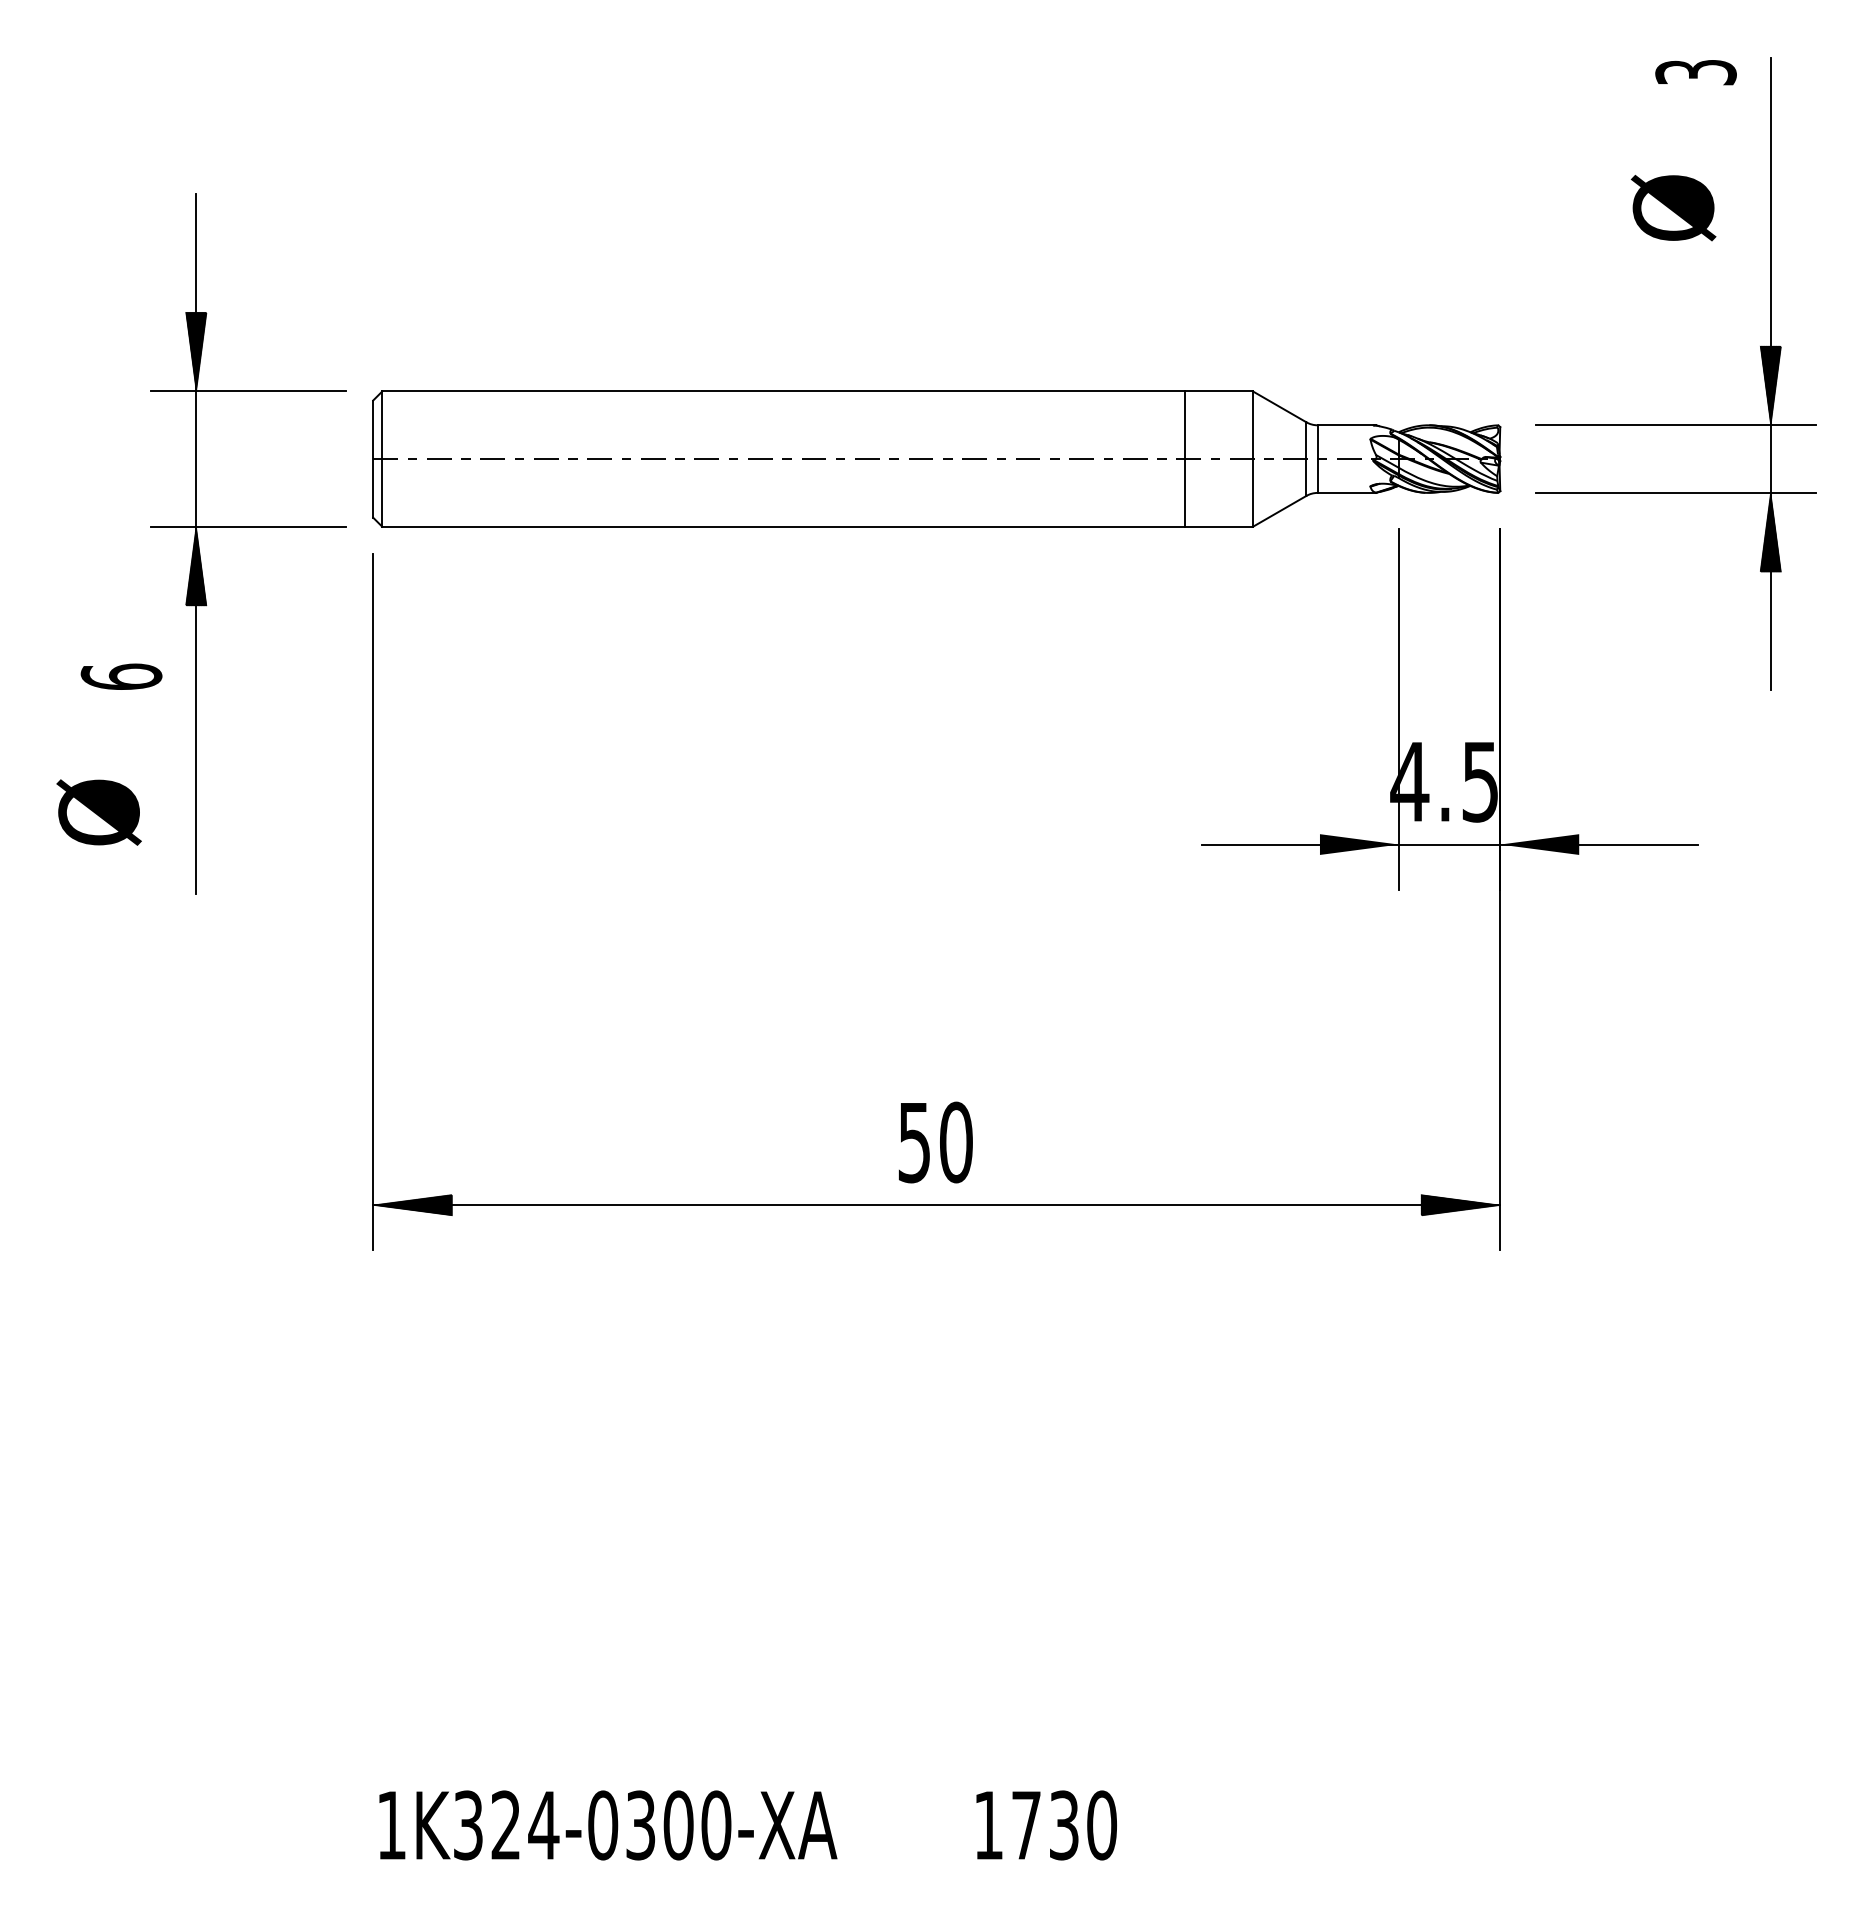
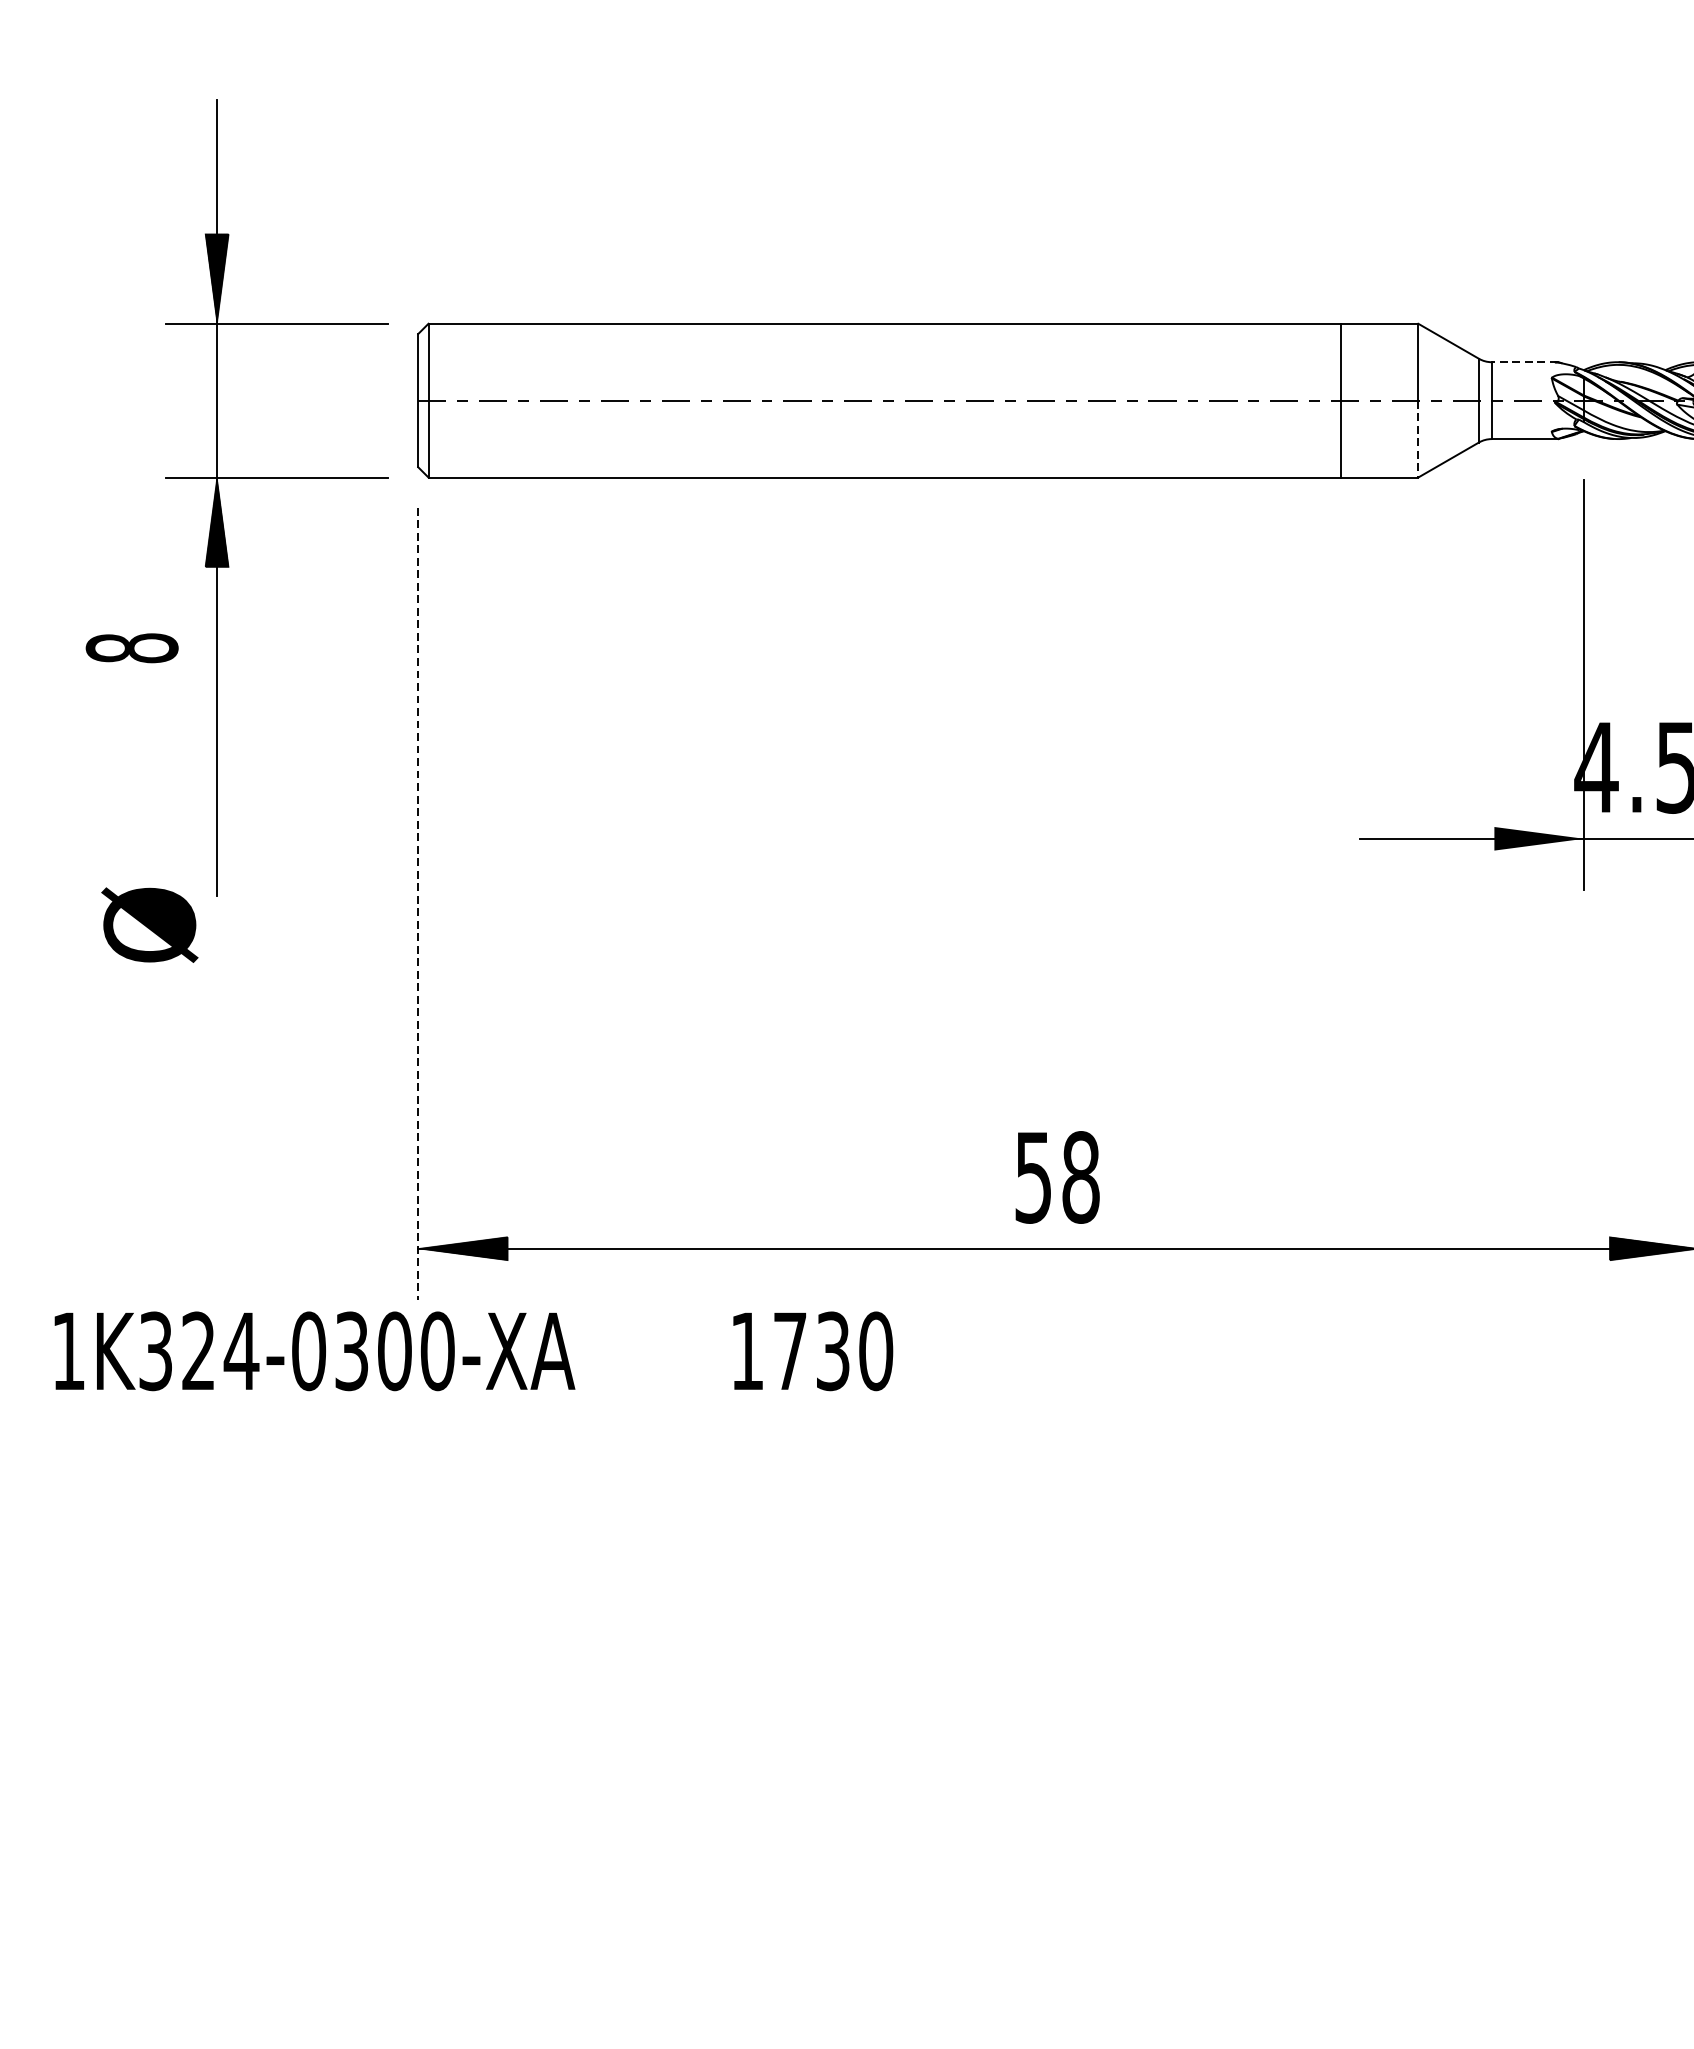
line: (1346, 425) -> (1524, 362), solid -> dashed
line: (1253, 492) -> (1418, 438), solid -> dashed
text: (121, 676) -> (132, 647), 6 -> 8
text: (98, 812) -> (149, 925), moved
line: (373, 902) -> (418, 904), solid -> dashed
text: (956, 1142) -> (1081, 1177), 50 -> 58
text: (747, 1825) -> (473, 1351), moved

